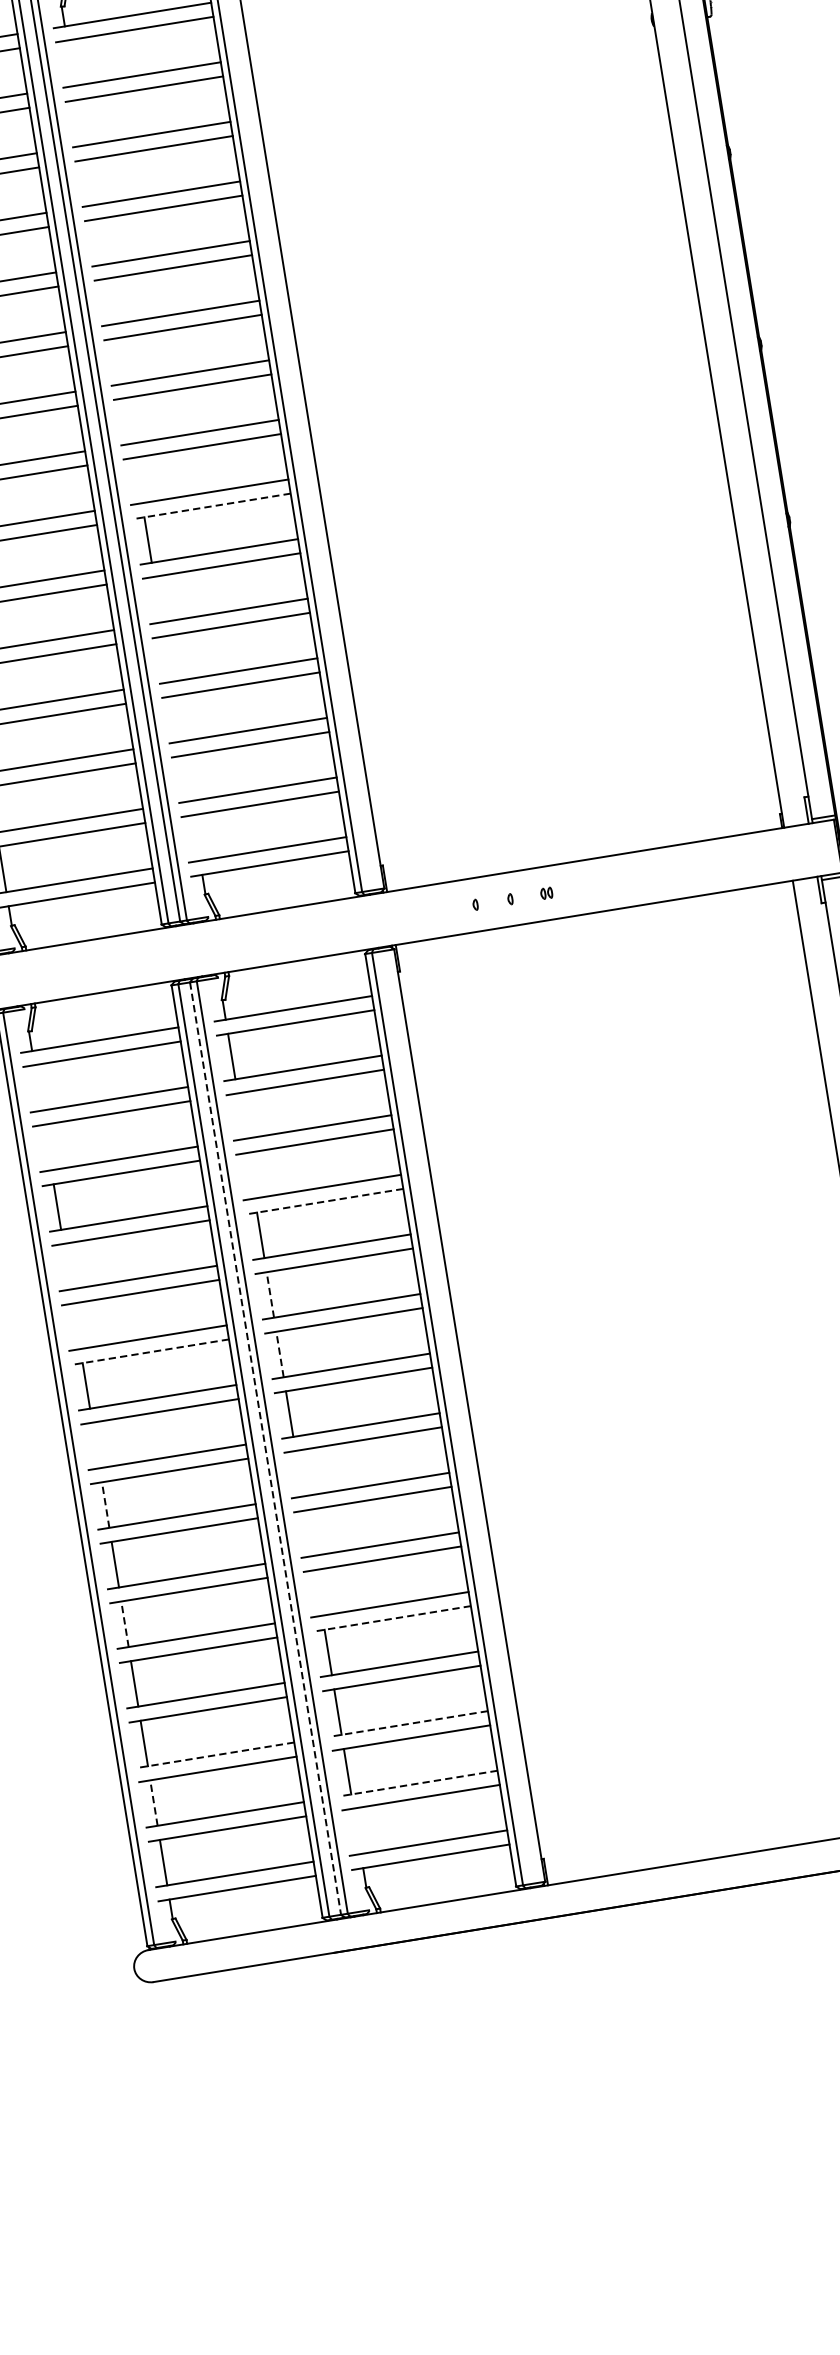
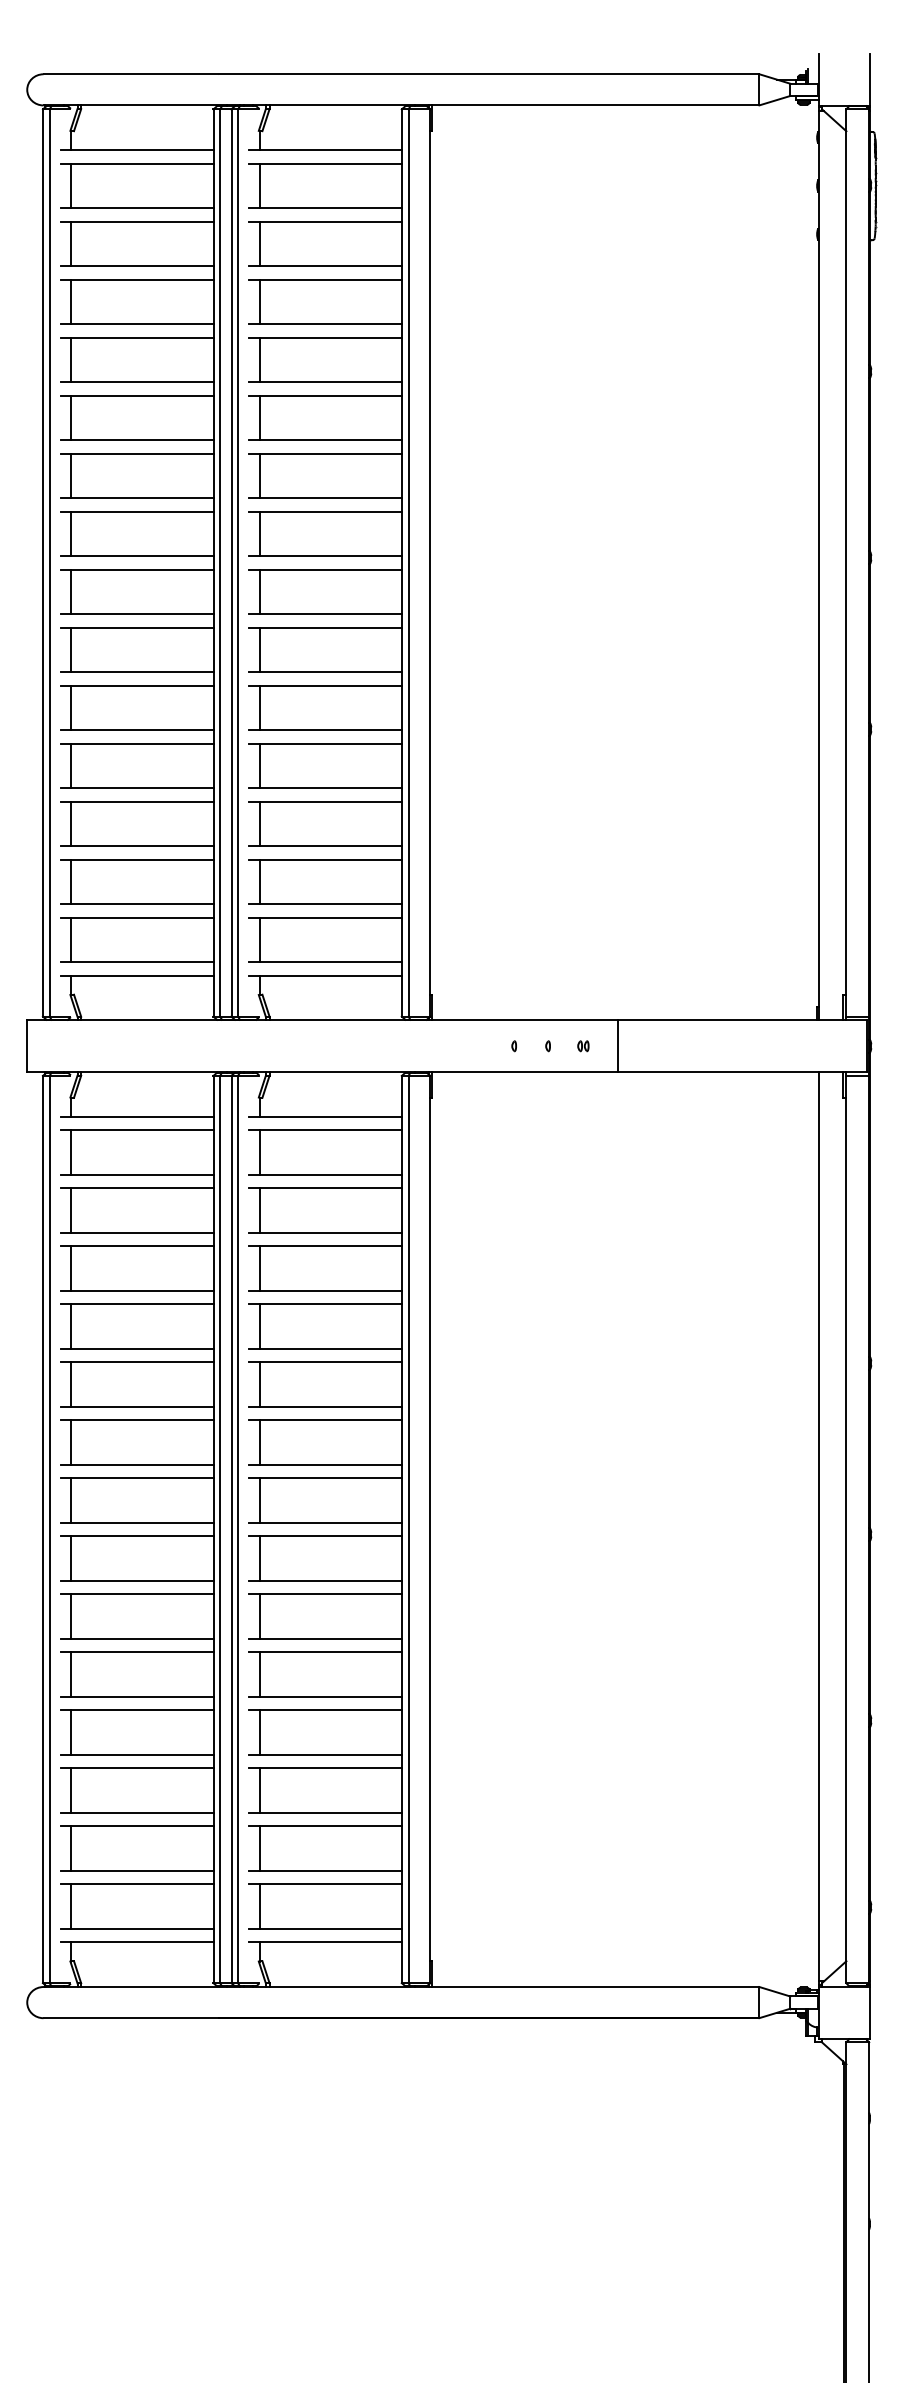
line: (70, 62) -> (259, 185), added
line: (80, 122) -> (259, 243), added
line: (89, 181) -> (259, 301), added
line: (99, 241) -> (259, 359), added
line: (109, 301) -> (259, 417), added
line: (118, 360) -> (259, 475), added
line: (128, 420) -> (259, 533), added
line: (138, 479) -> (259, 591), added
line: (211, 505) -> (325, 627), dashed -> solid
line: (157, 599) -> (259, 707), added
line: (167, 658) -> (259, 765), added
line: (176, 718) -> (259, 823), added
line: (186, 777) -> (259, 881), added
line: (196, 837) -> (259, 939), added
line: (582, 887) -> (618, 1046), added
line: (38, 1087) -> (71, 1152), added
line: (241, 1116) -> (259, 1210), added
line: (47, 1147) -> (71, 1210), added
line: (250, 1175) -> (259, 1268), added
line: (324, 1201) -> (325, 1304), dashed -> solid
line: (67, 1266) -> (71, 1326), added
line: (270, 1294) -> (259, 1384), dashed -> solid
line: (76, 1326) -> (71, 1384), added
line: (150, 1352) -> (137, 1420), dashed -> solid
line: (279, 1354) -> (259, 1442), dashed -> solid
line: (96, 1445) -> (71, 1500), added
line: (265, 1448) -> (231, 1529), dashed -> solid
line: (299, 1473) -> (259, 1558), added
line: (105, 1505) -> (71, 1558), dashed -> solid
line: (308, 1533) -> (259, 1616), added
line: (318, 1592) -> (259, 1674), added
line: (392, 1618) -> (325, 1710), dashed -> solid
line: (125, 1624) -> (71, 1674), dashed -> solid
line: (409, 1723) -> (325, 1812), dashed -> solid
line: (215, 1755) -> (137, 1812), dashed -> solid
line: (418, 1783) -> (325, 1870), dashed -> solid
line: (153, 1802) -> (71, 1847), dashed -> solid
line: (357, 1831) -> (259, 1906), added

